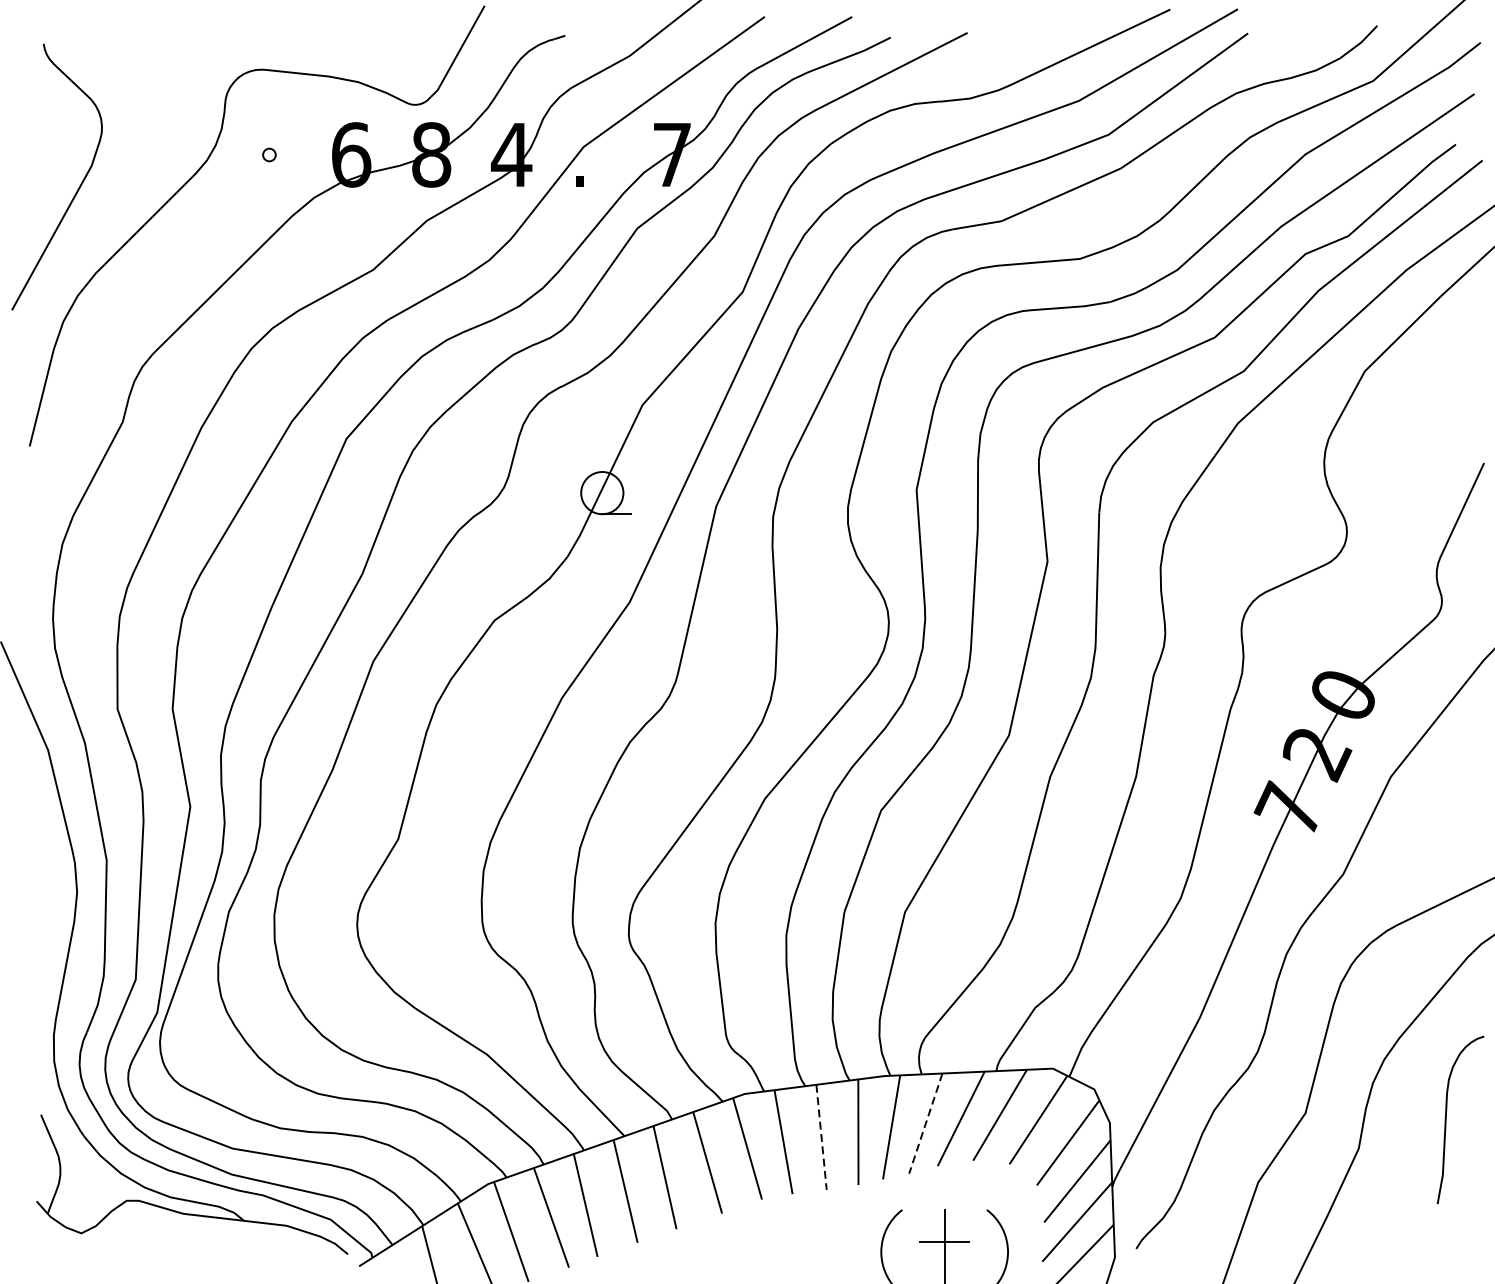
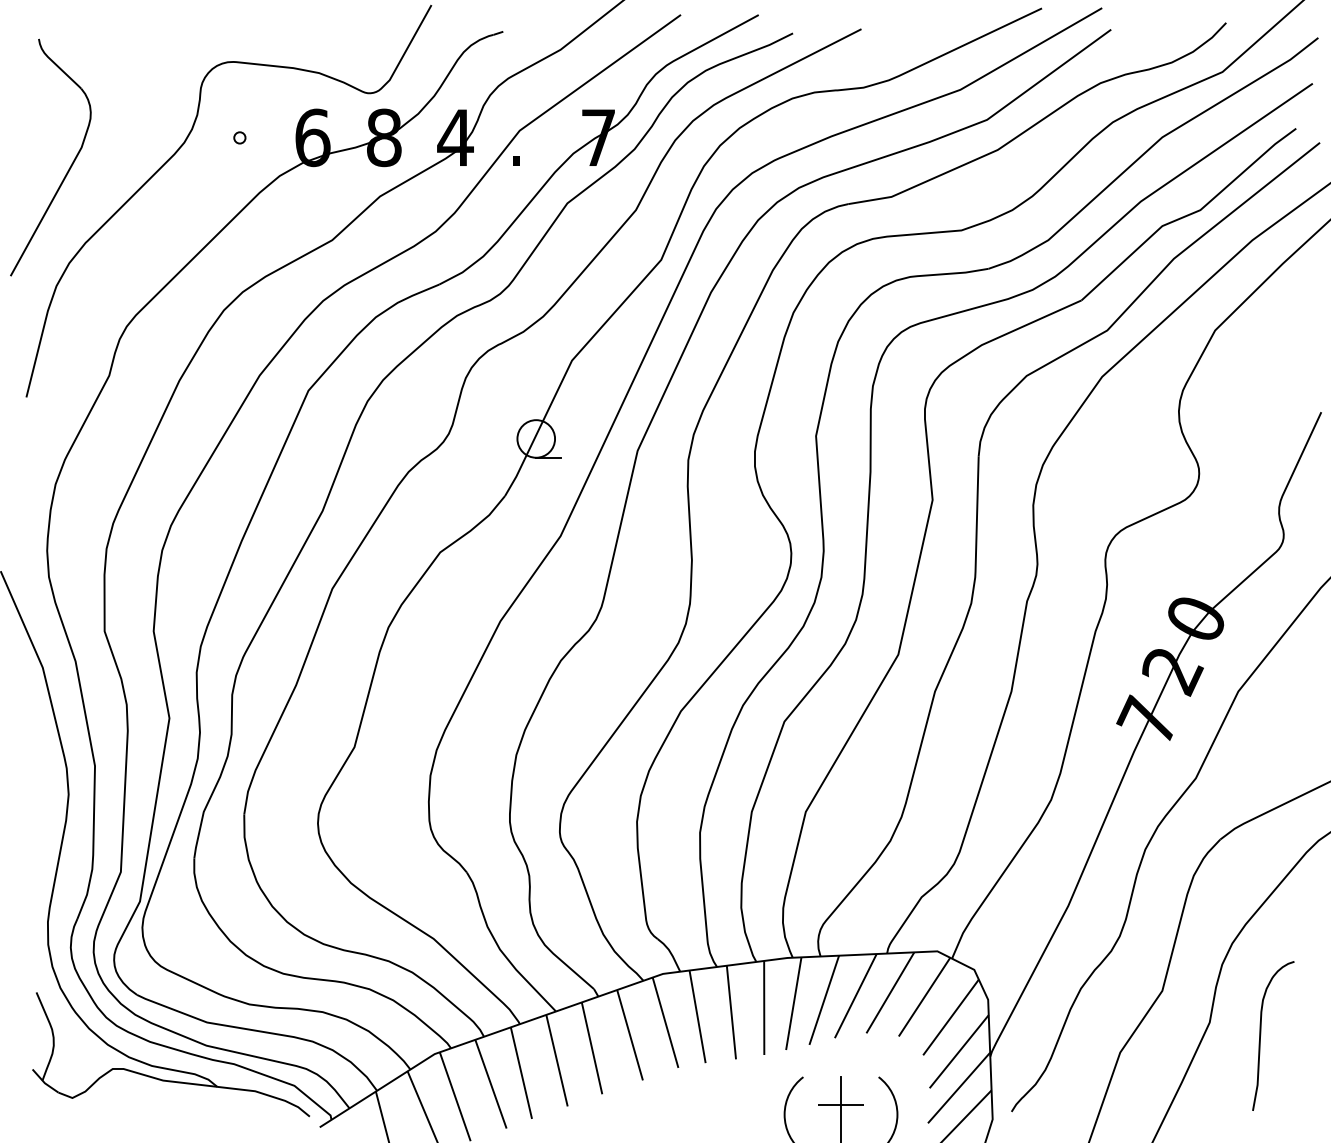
curve: (1447, 1119) -> (1261, 1035), moved
line: (926, 1123) -> (824, 1000), dashed -> solid
line: (821, 1138) -> (731, 1013), dashed -> solid

